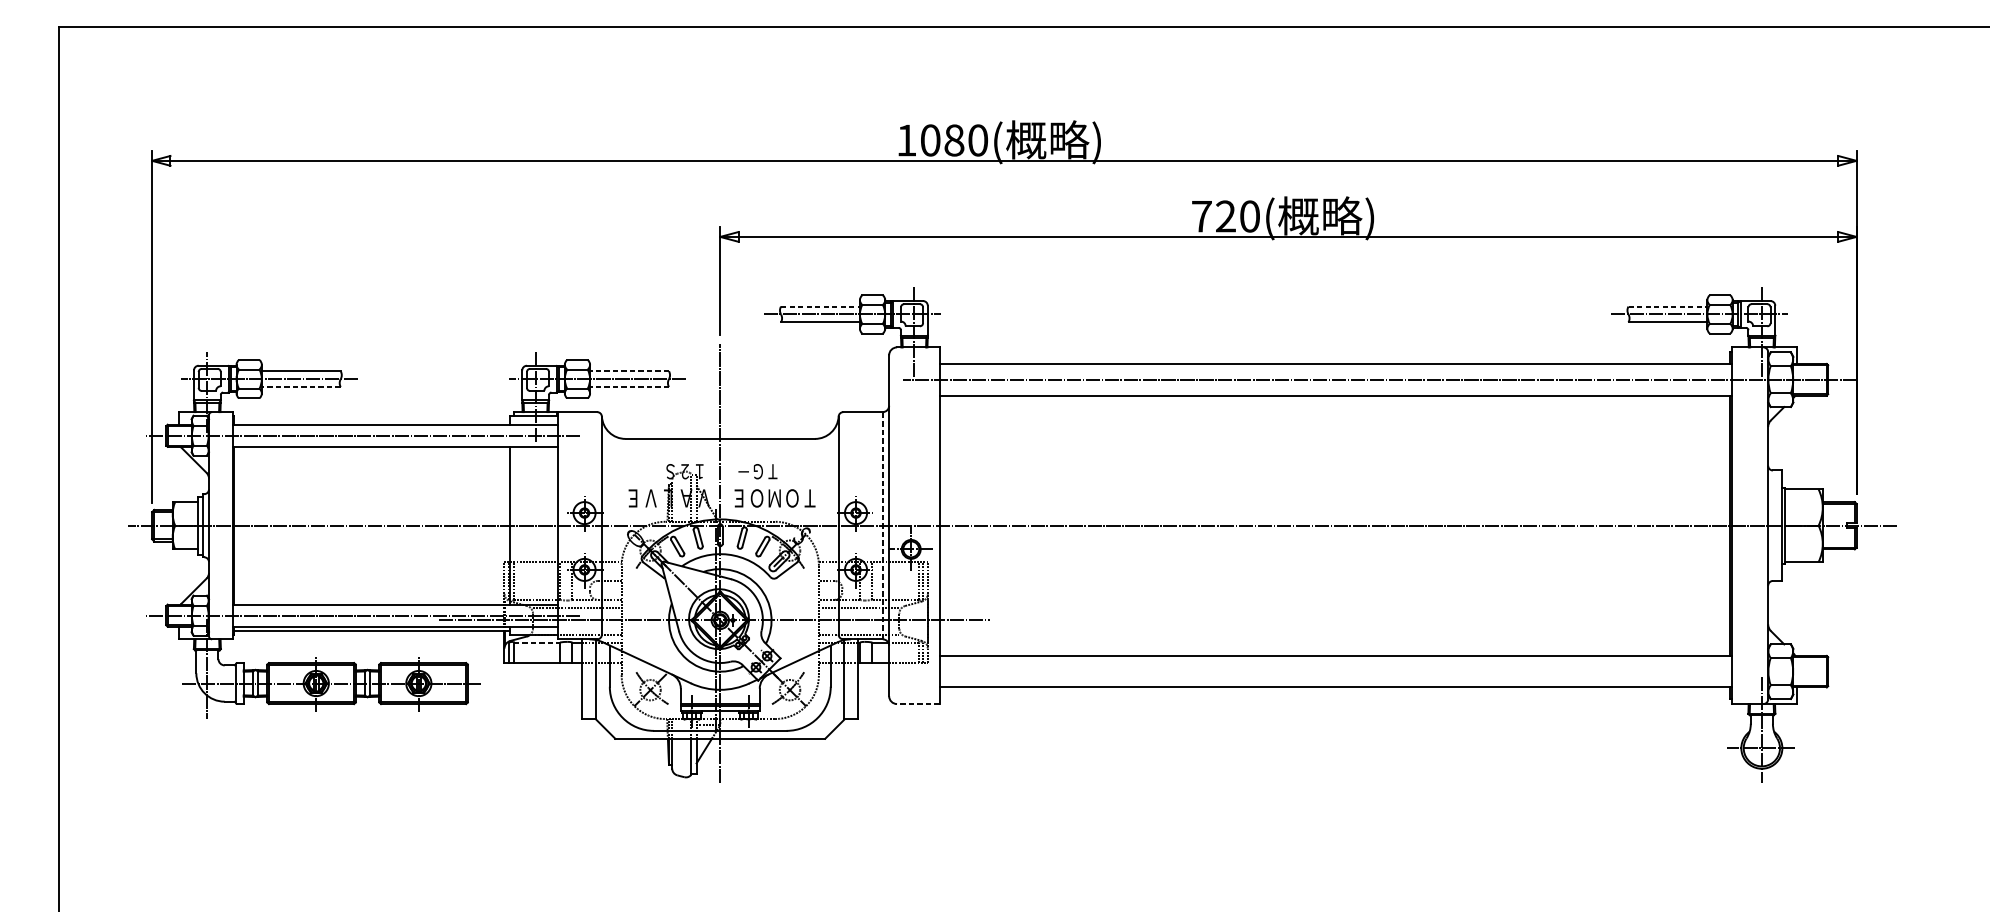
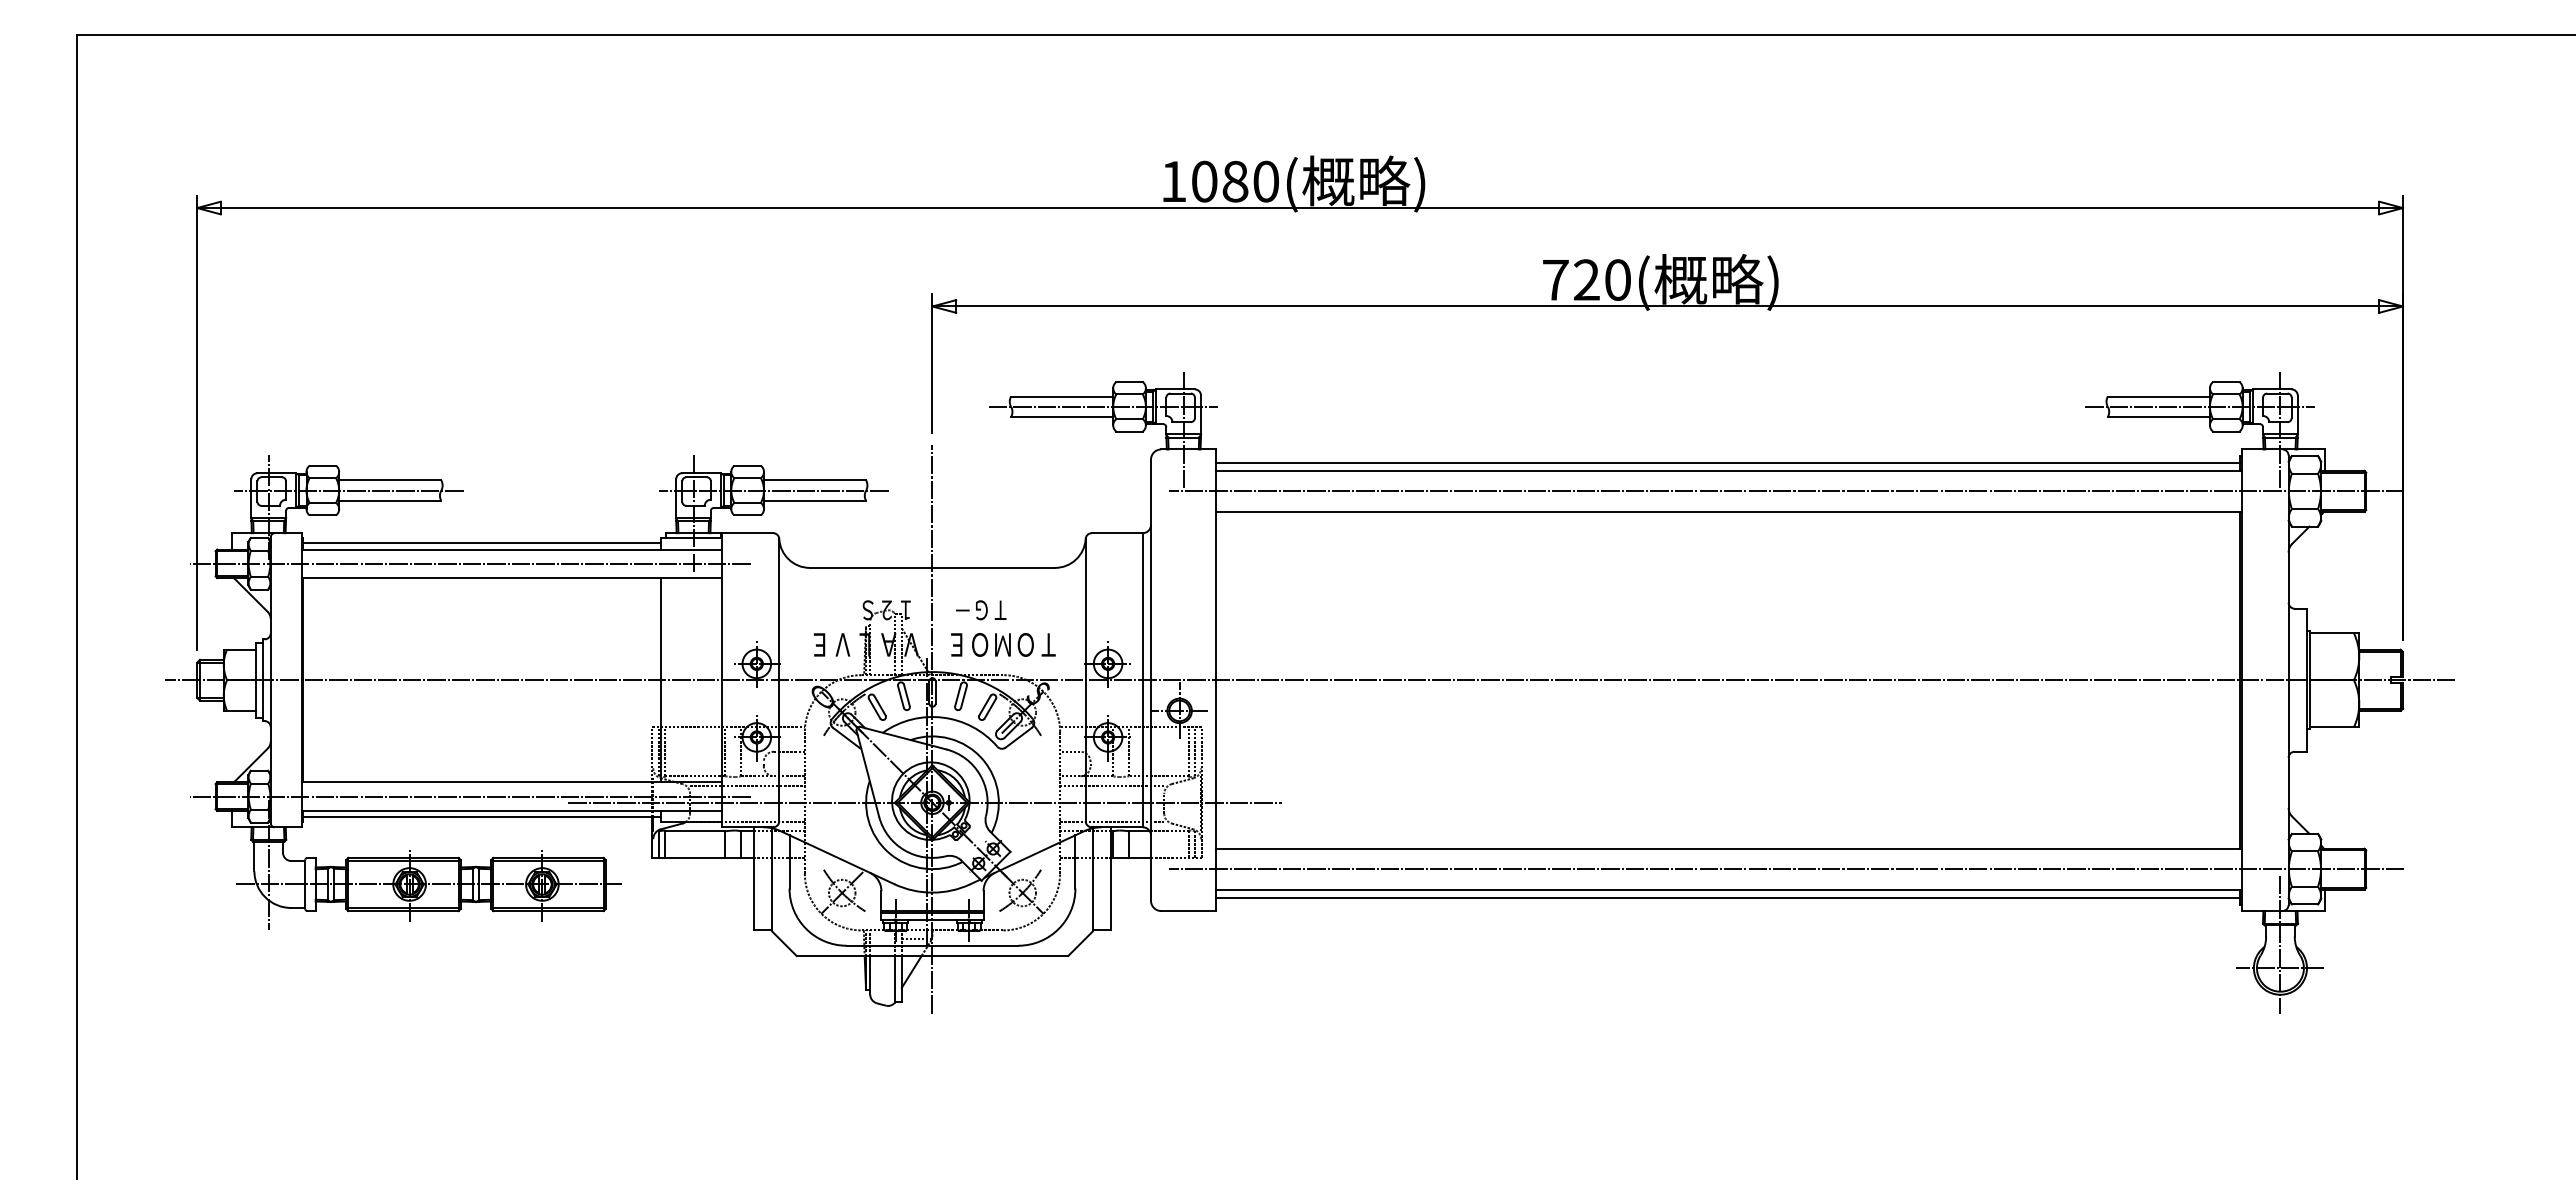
line: (820, 306) -> (1062, 396), dashed -> solid
line: (1668, 306) -> (2159, 396), dashed -> solid
line: (1334, 357) -> (1727, 462), added
line: (629, 371) -> (814, 480), dashed -> solid
line: (300, 386) -> (389, 500), dashed -> solid
line: (629, 386) -> (814, 500), dashed -> solid
line: (371, 420) -> (481, 543), added
line: (882, 525) -> (1142, 679), dashed -> solid
line: (537, 642) -> (695, 831), dashed -> solid
line: (1380, 671) -> (1786, 869), added
line: (1334, 693) -> (1727, 897), added
line: (918, 704) -> (1188, 911), dashed -> solid

